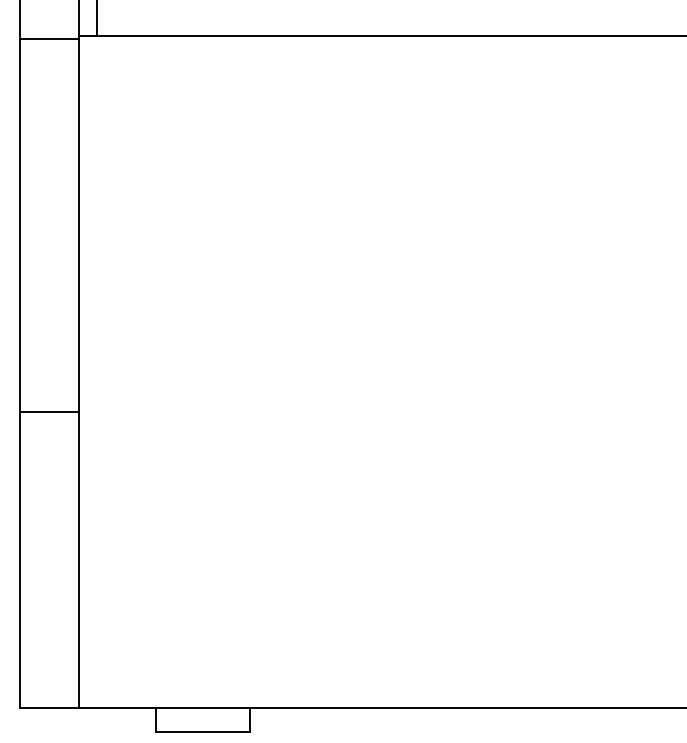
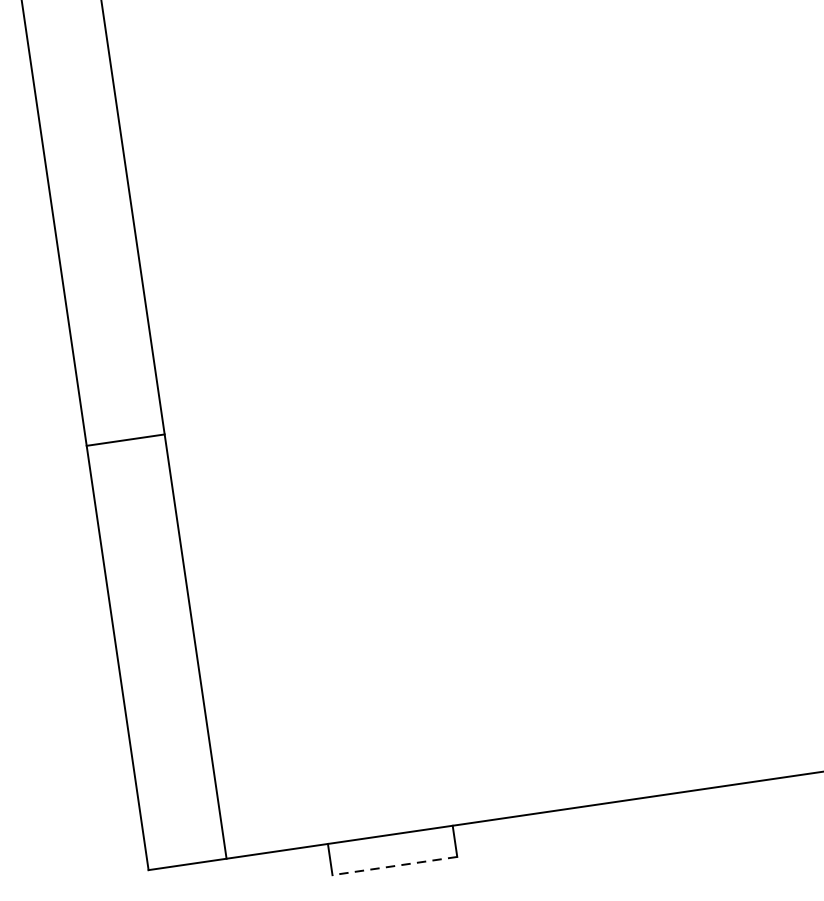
line: (49, 411) -> (125, 440), moved
line: (202, 731) -> (394, 865), solid -> dashed

